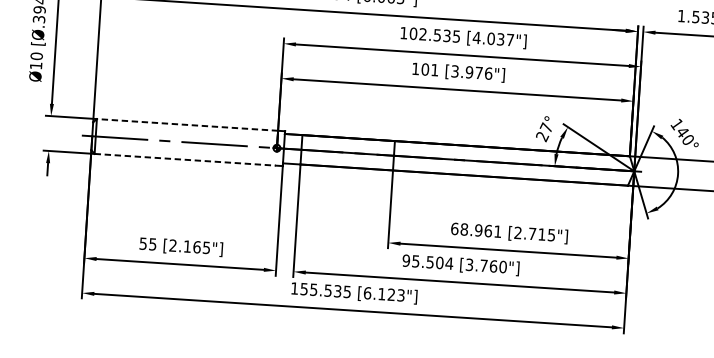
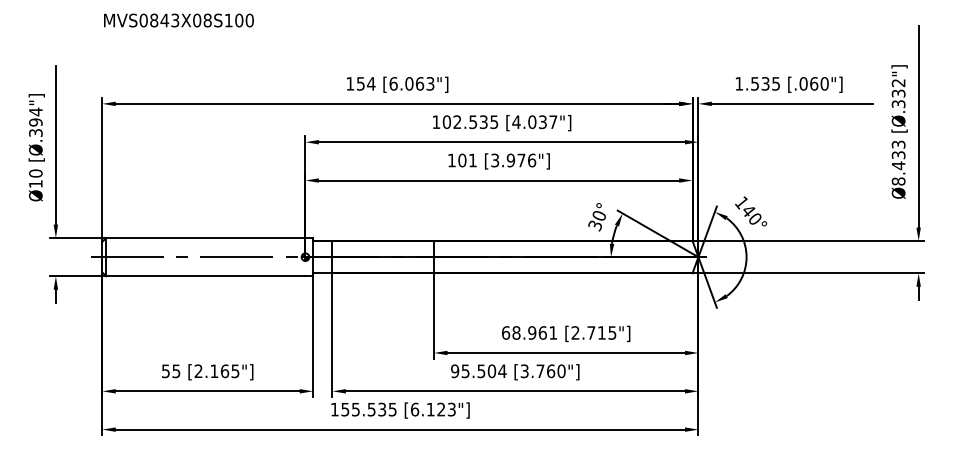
line: (187, 125) -> (205, 238), dashed -> solid
text: (543, 131) -> (596, 220), 27° -> 30°
line: (184, 159) -> (205, 276), dashed -> solid

